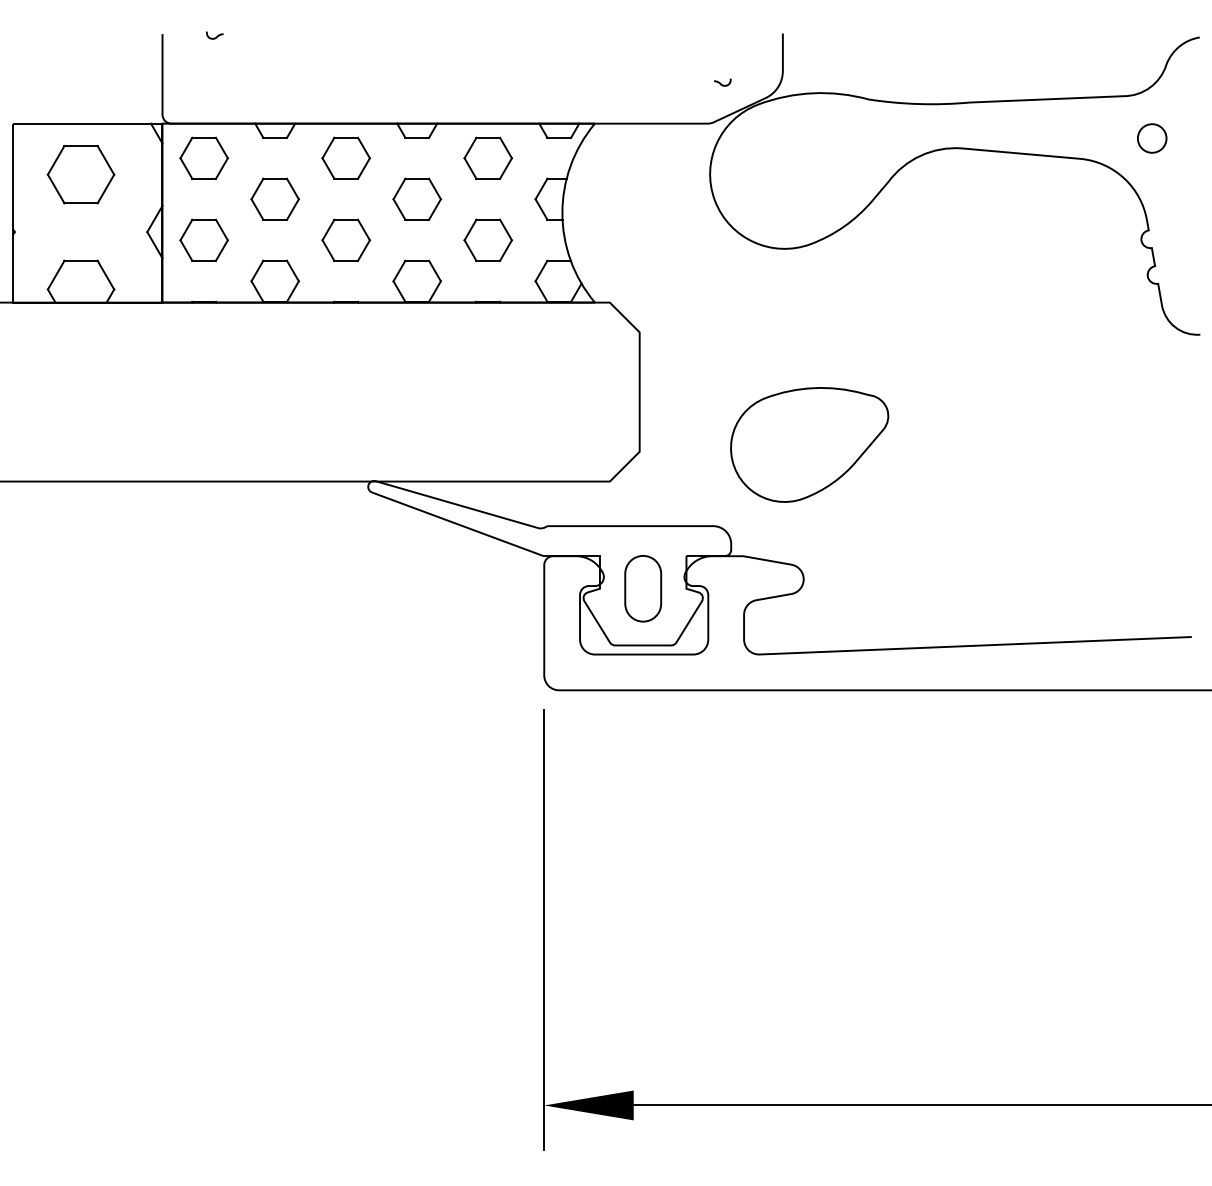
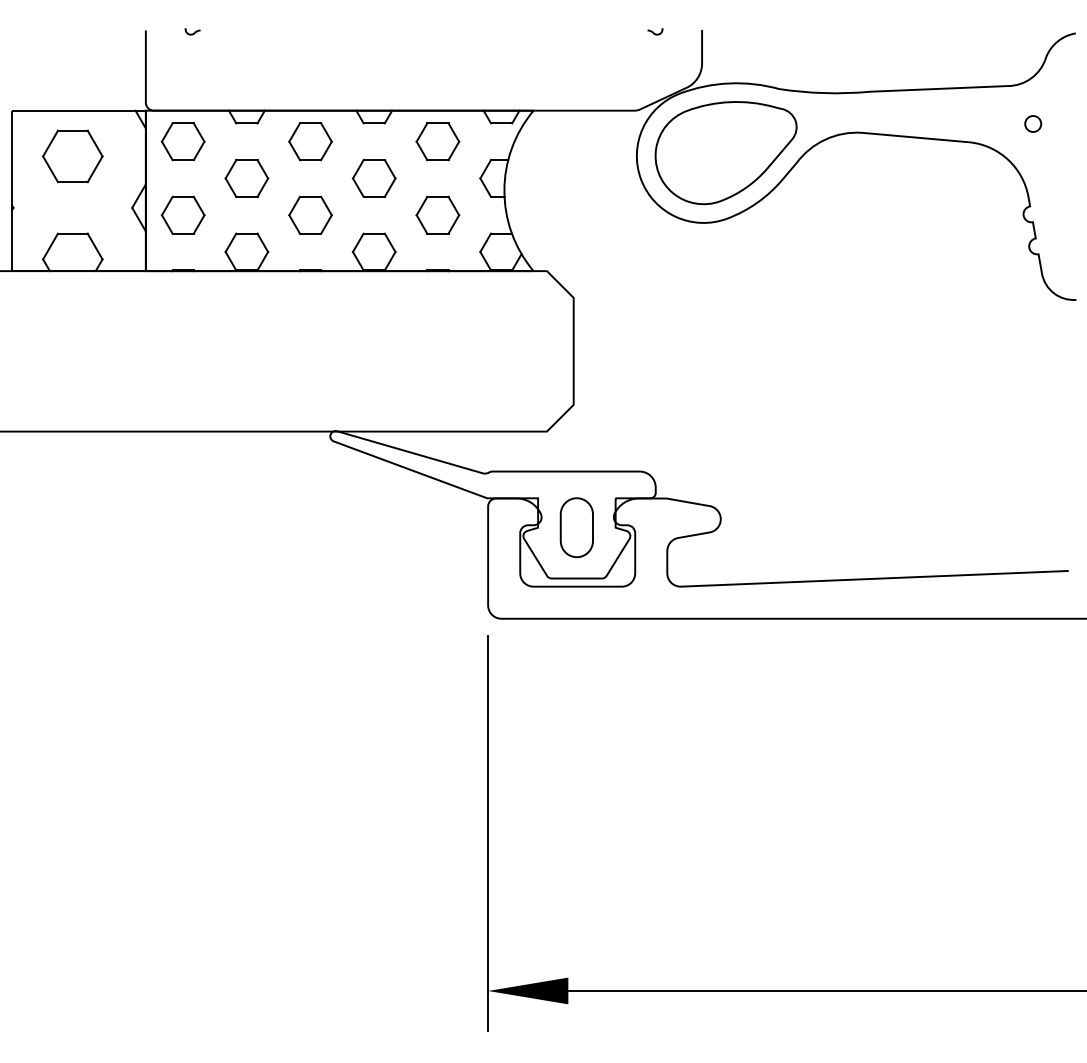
curve: (721, 83) -> (654, 32), moved
circle: (1152, 138) -> (1033, 123), size x0.62
part: (809, 444) -> (725, 152), moved

